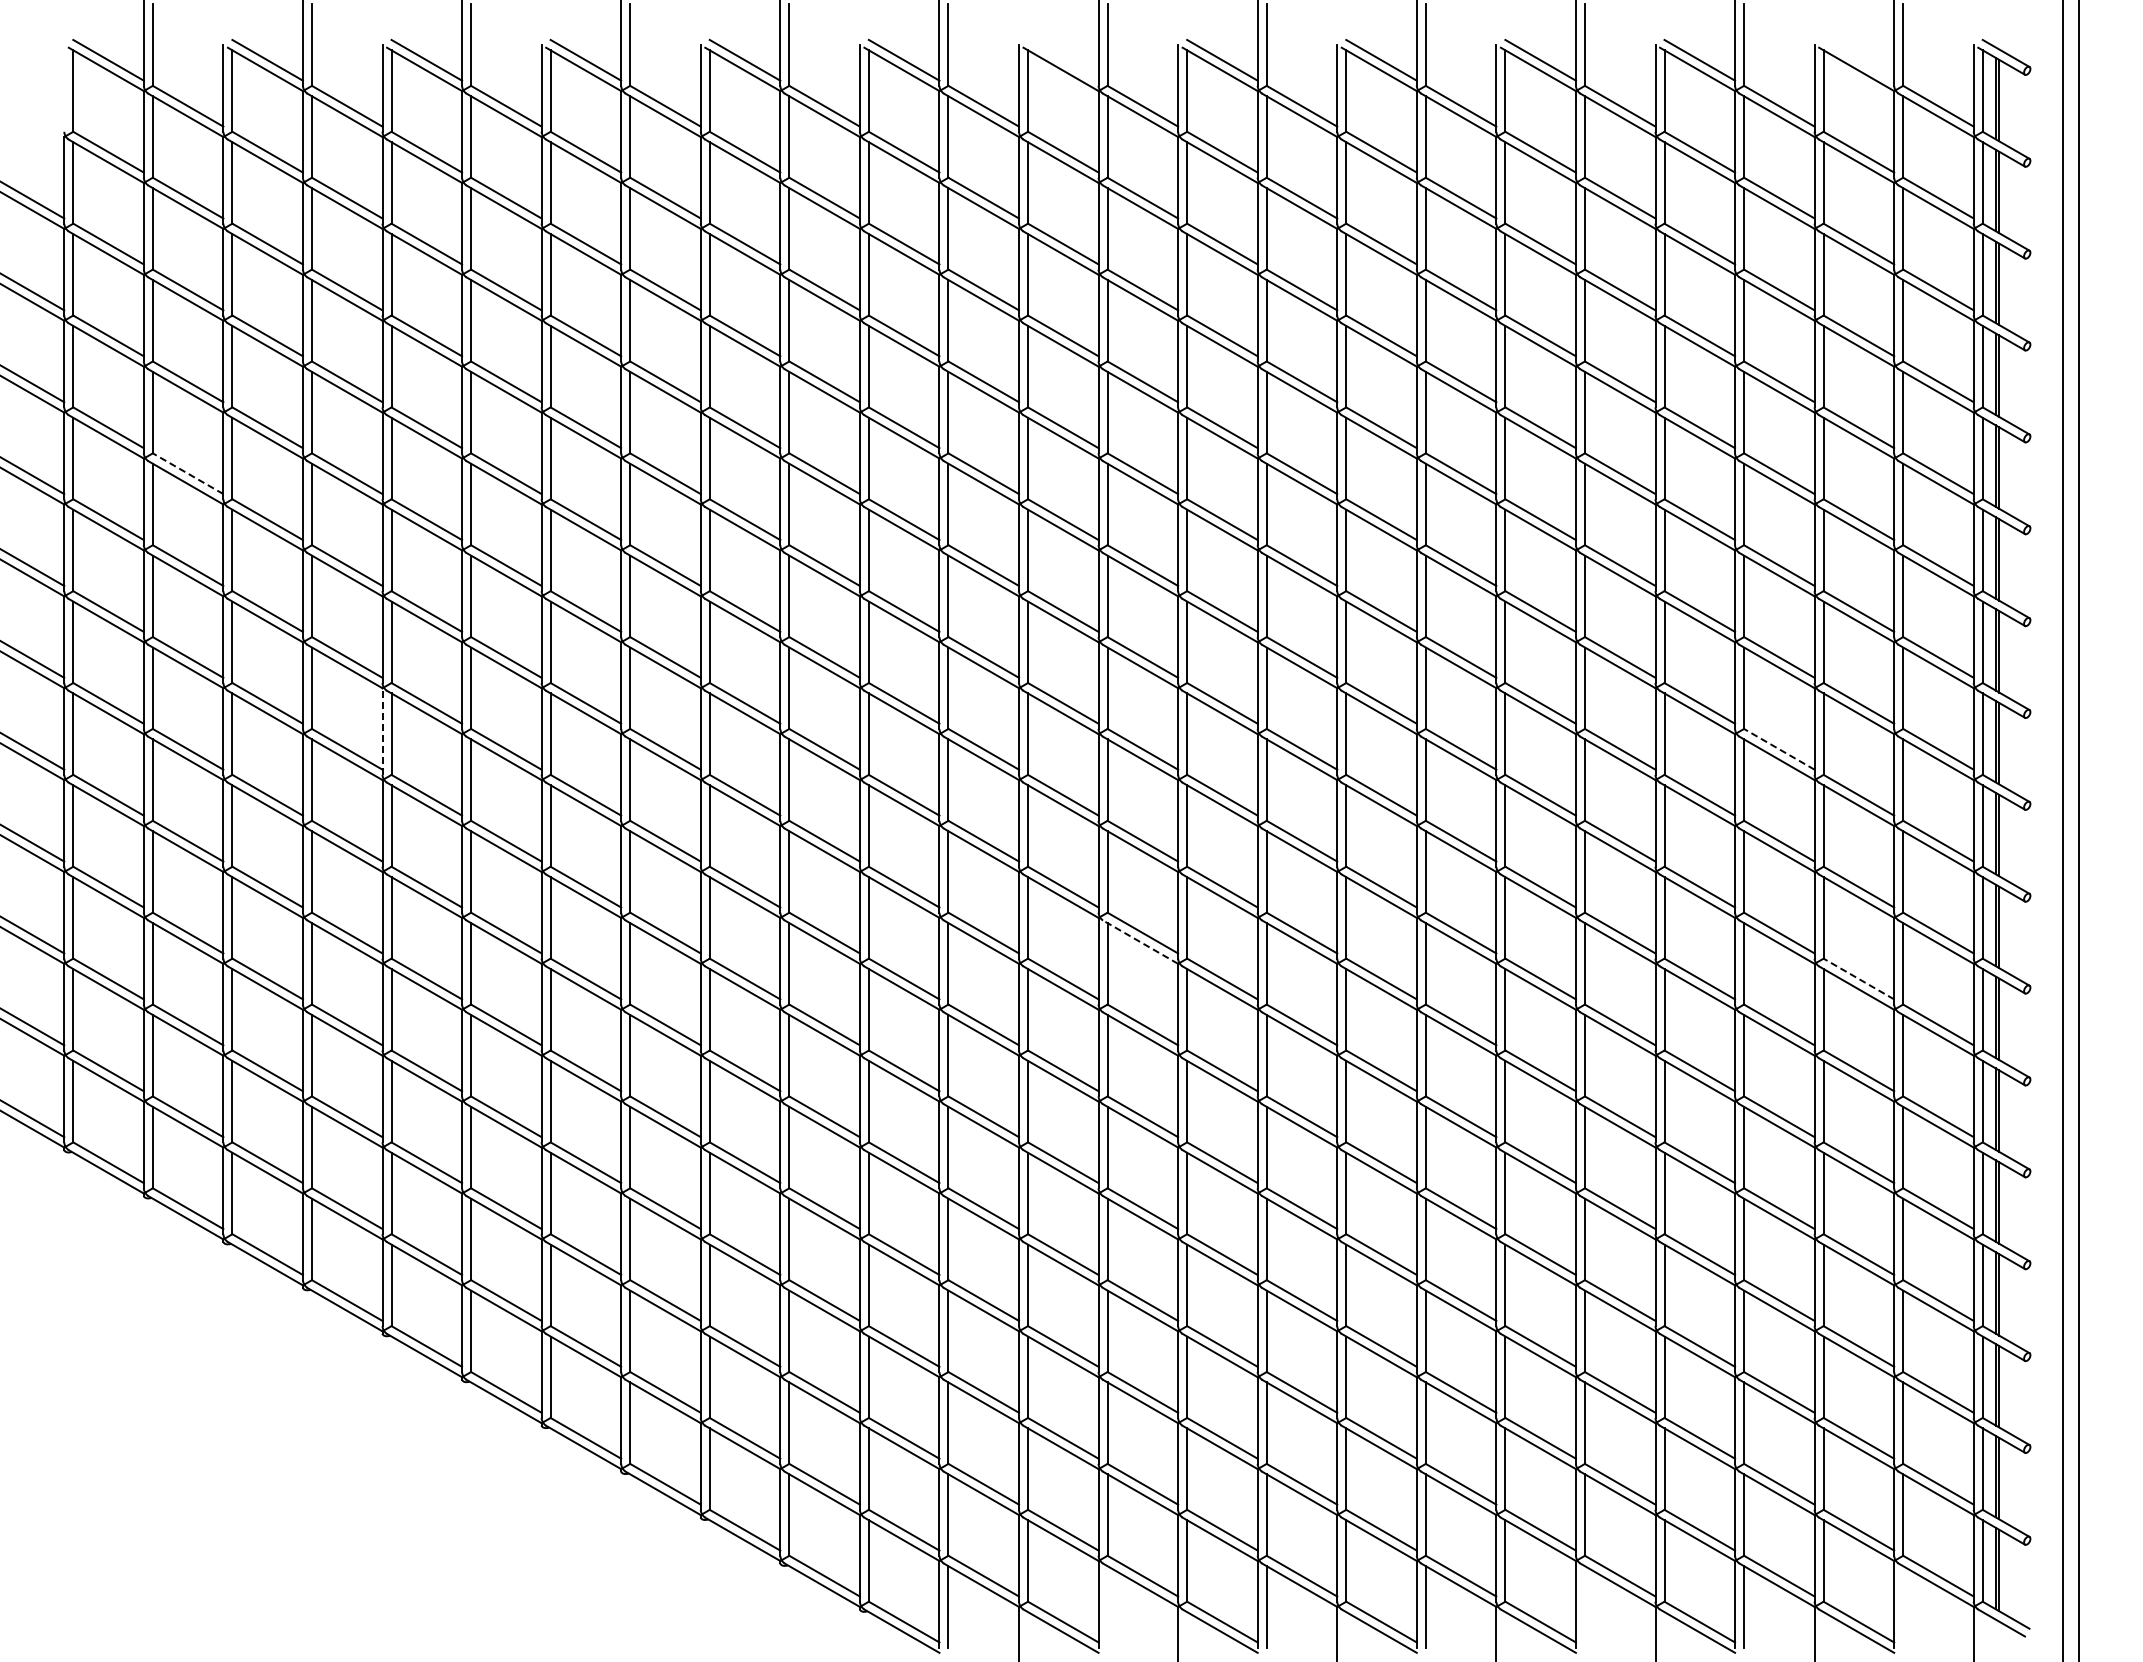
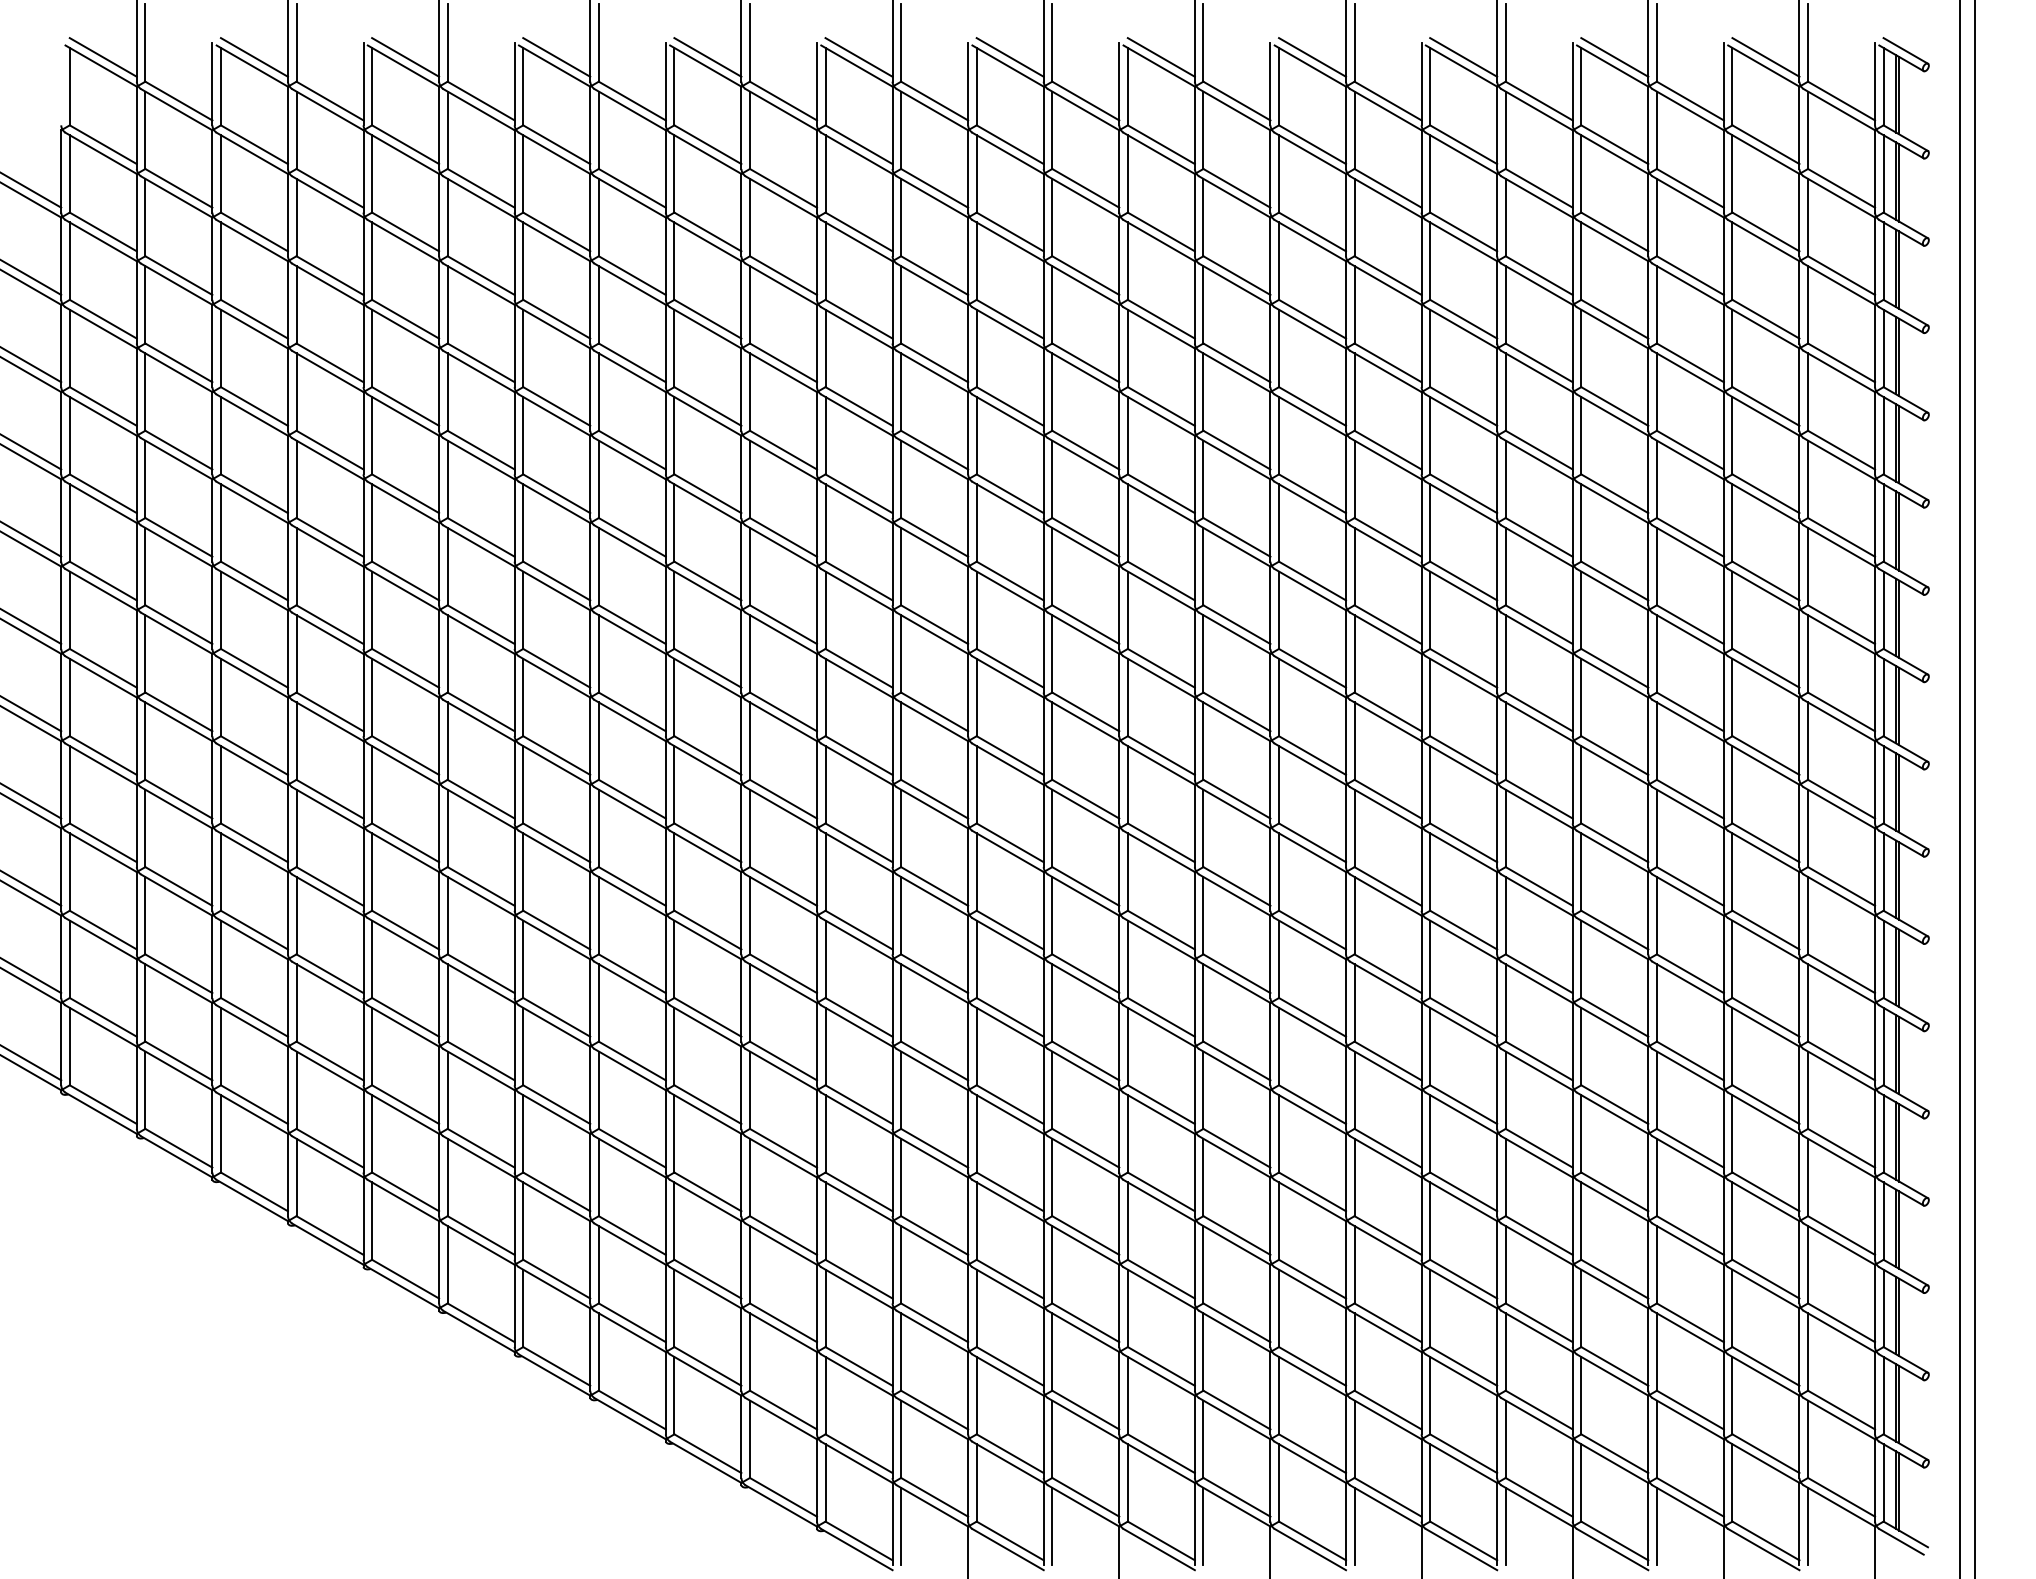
line: (1063, 59) -> (1010, 56), added
line: (1858, 59) -> (1765, 56), added
line: (188, 473) -> (179, 449), dashed -> solid
line: (382, 731) -> (363, 694), dashed -> solid
line: (1779, 749) -> (1690, 712), dashed -> solid
line: (1140, 941) -> (1083, 894), dashed -> solid
line: (1858, 979) -> (1765, 930), dashed -> solid
line: (1107, 1606) -> (1052, 1526), added
line: (1584, 1606) -> (1505, 1526), added
line: (1903, 1606) -> (1808, 1526), added

